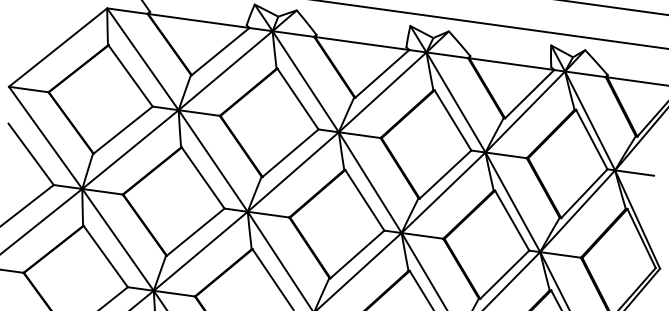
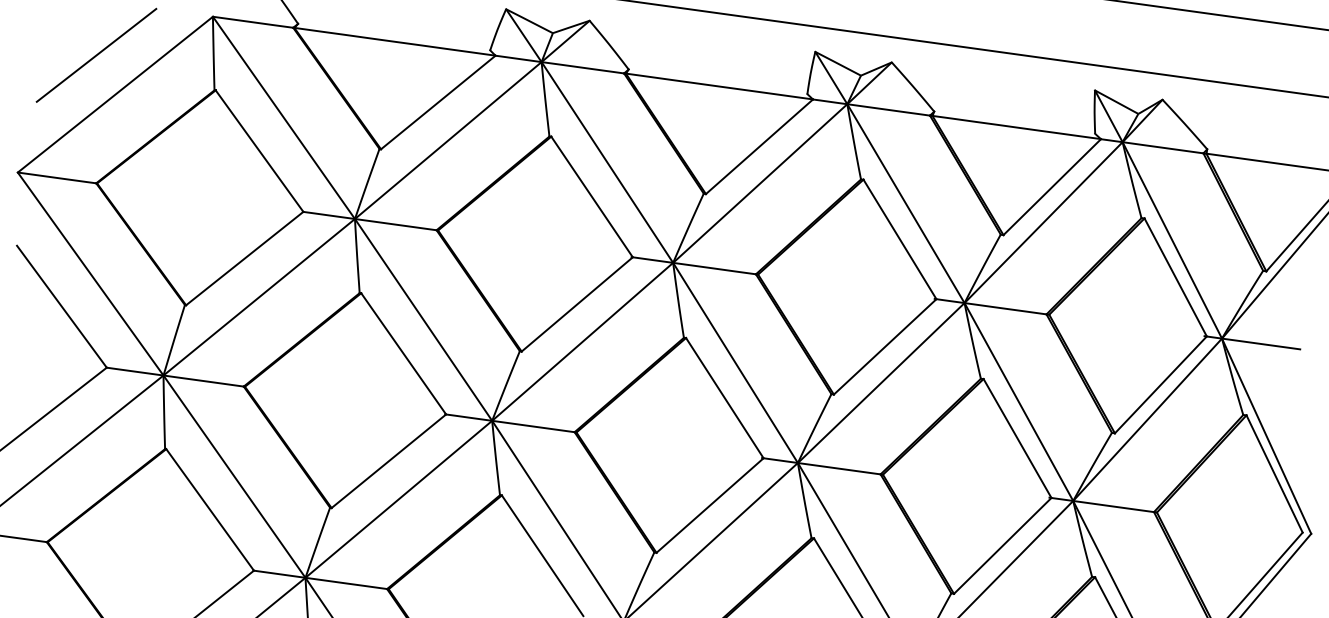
line: (48, 27) -> (96, 54), added

